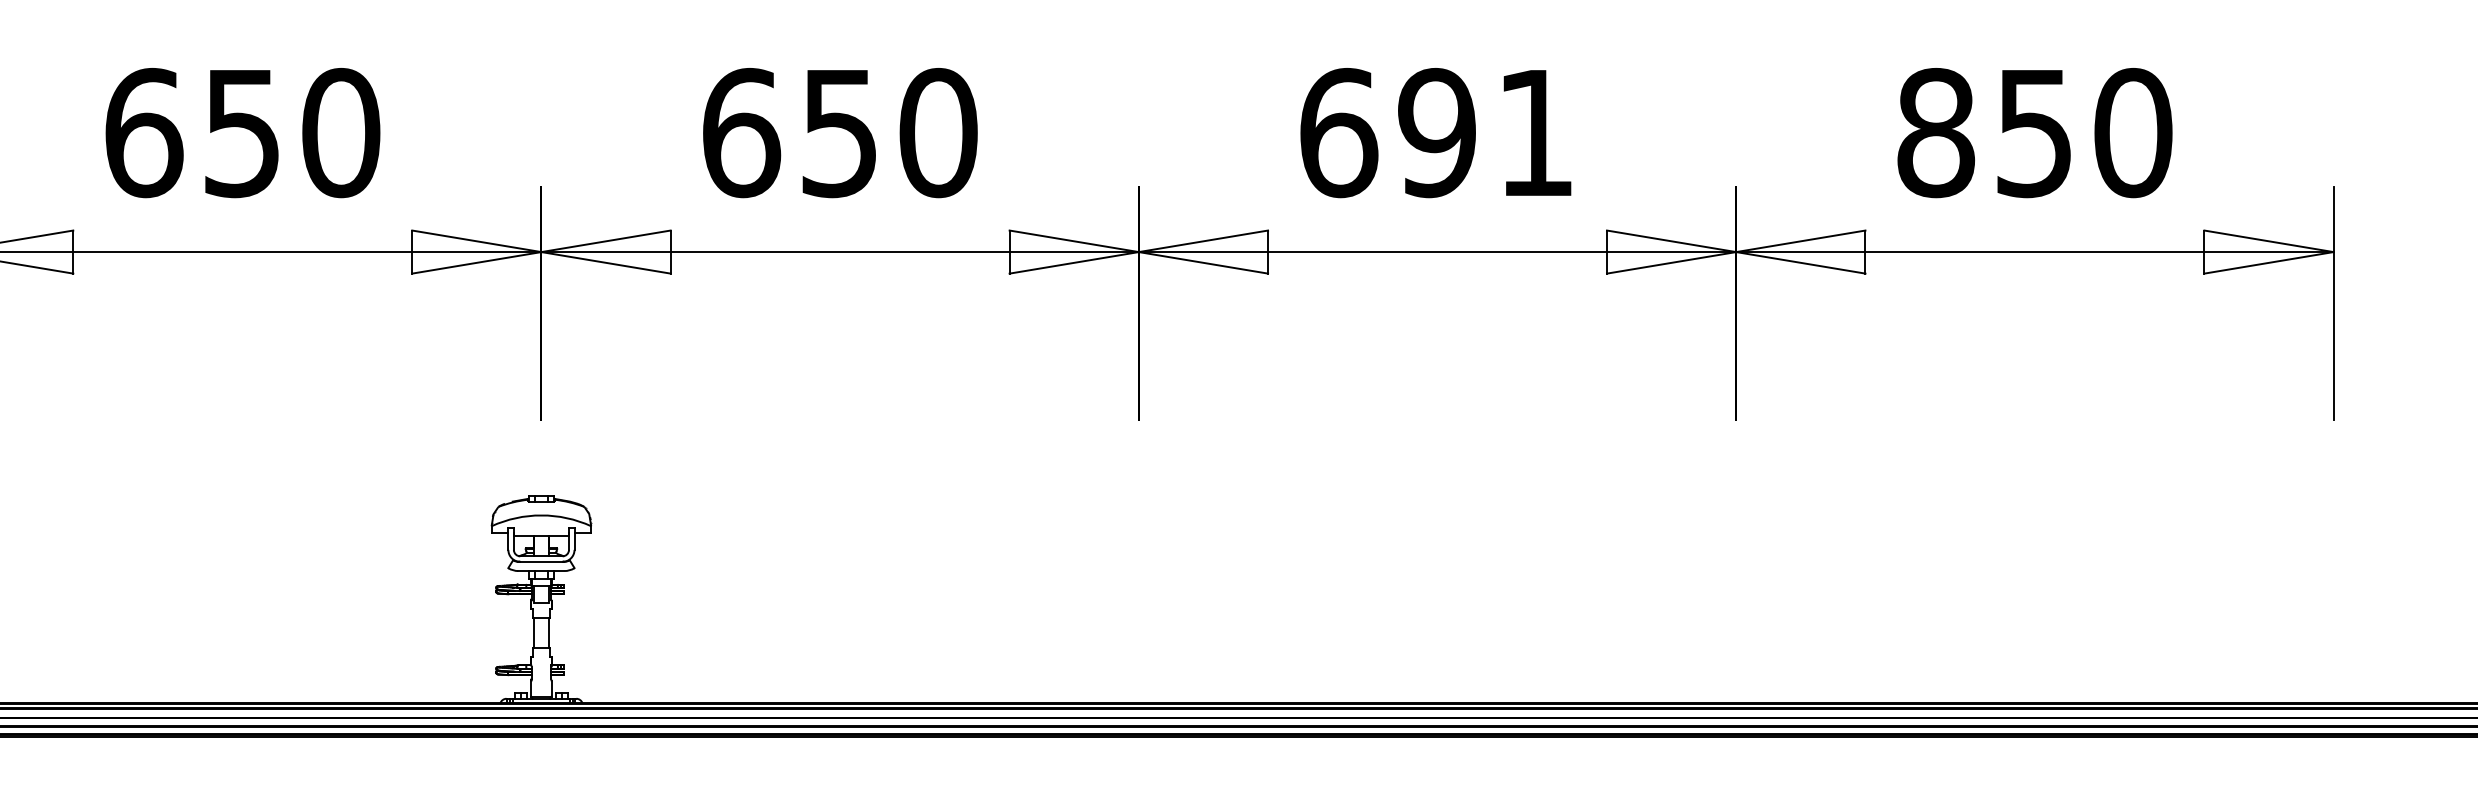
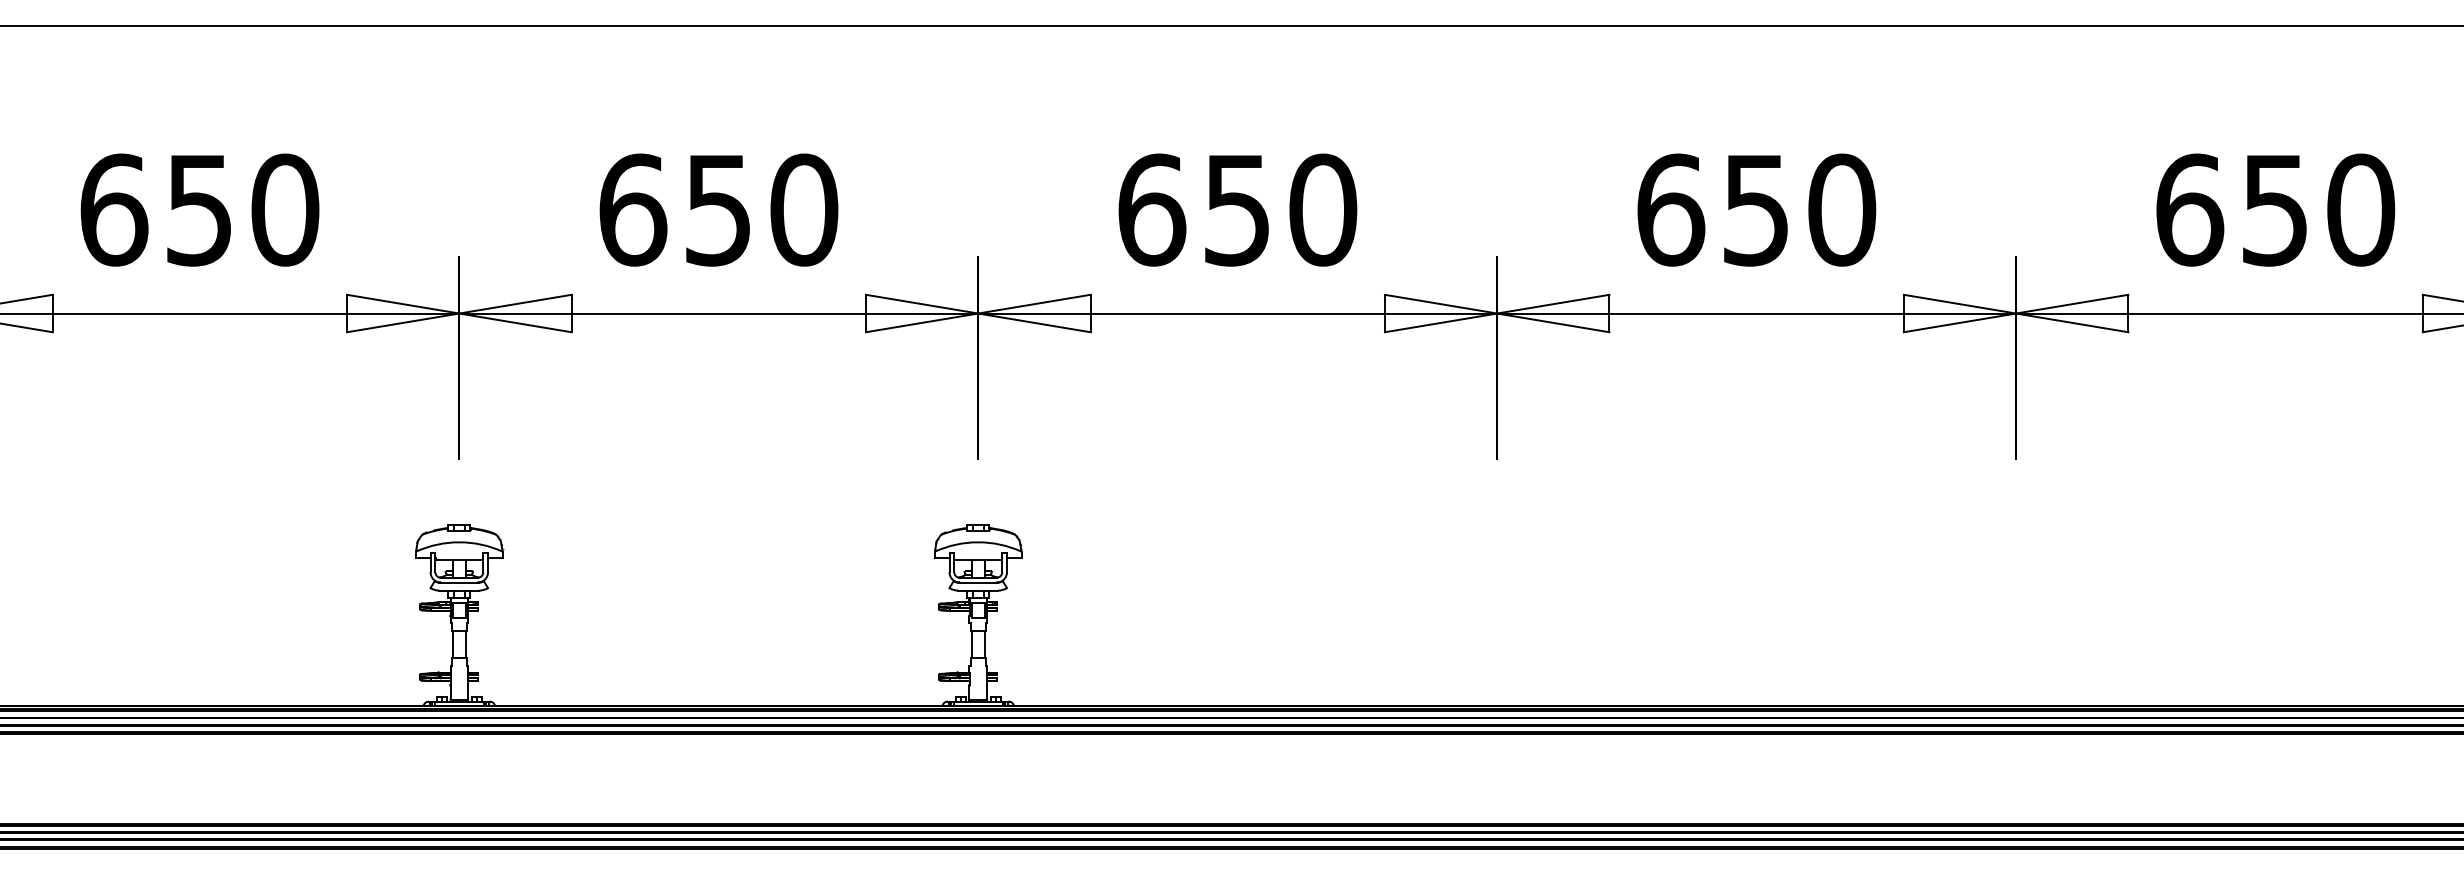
text: (1486, 132) -> (1799, 209), 691 -> 650
text: (1936, 132) -> (2190, 209), 850 -> 650

